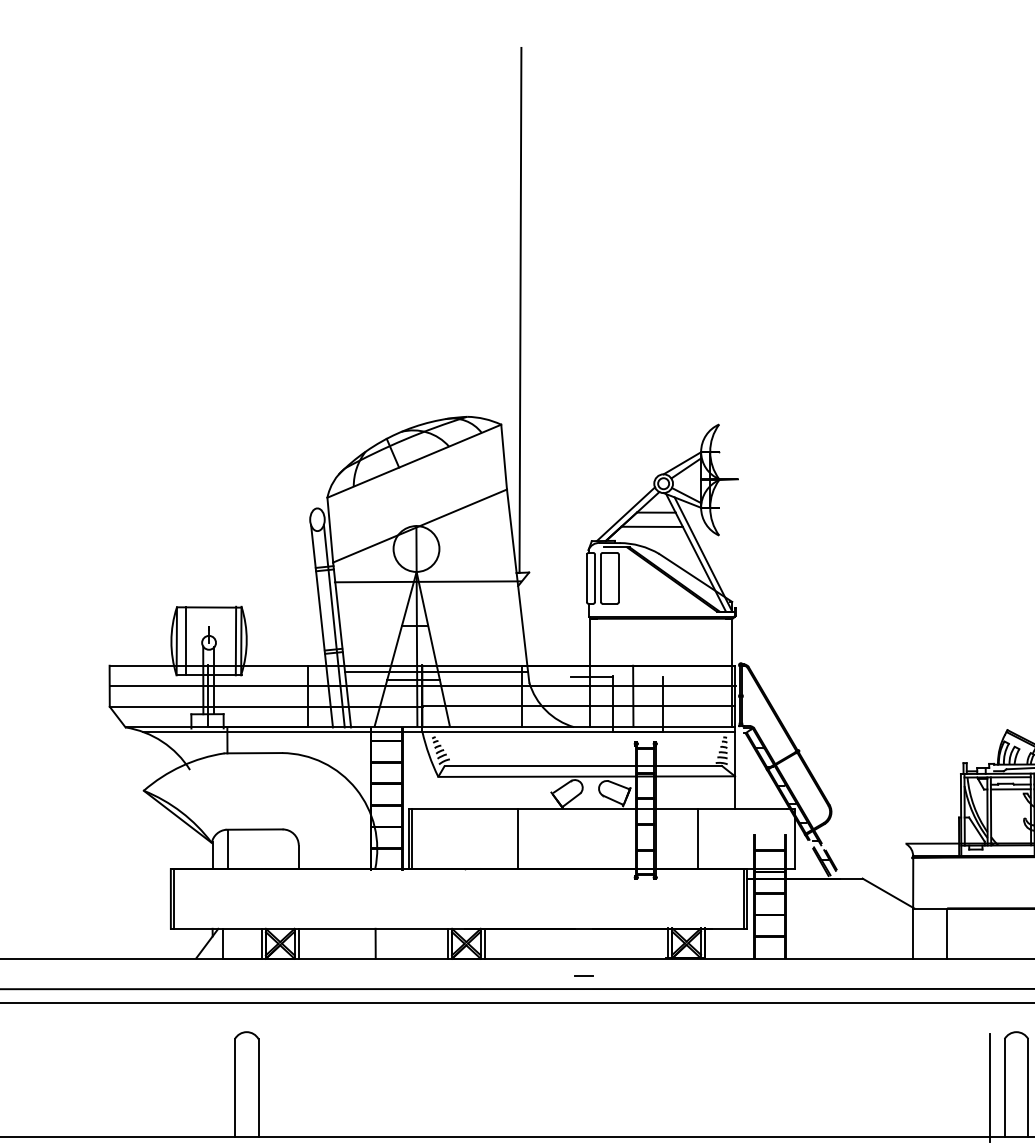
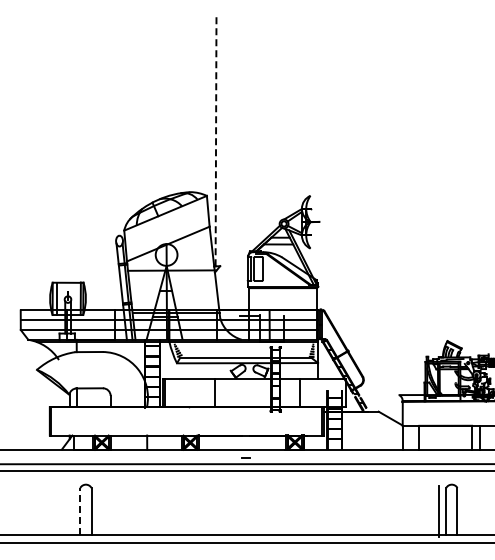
line: (521, 310) -> (216, 141), solid -> dashed
line: (235, 1086) -> (80, 510), solid -> dashed

